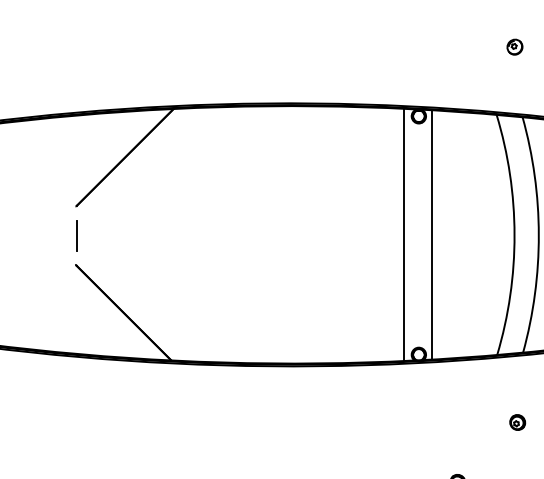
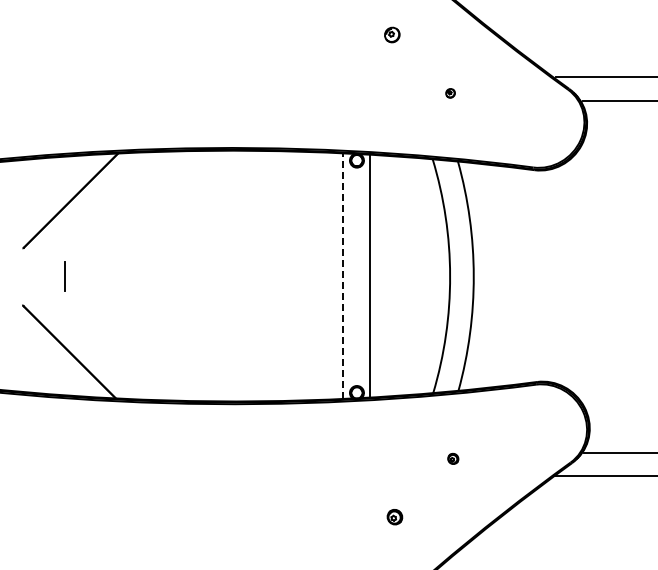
part: (514, 47) -> (450, 93), size x0.6
line: (76, 235) -> (64, 276), moved
line: (404, 235) -> (342, 276), solid -> dashed
part: (517, 422) -> (453, 458), size x0.7

